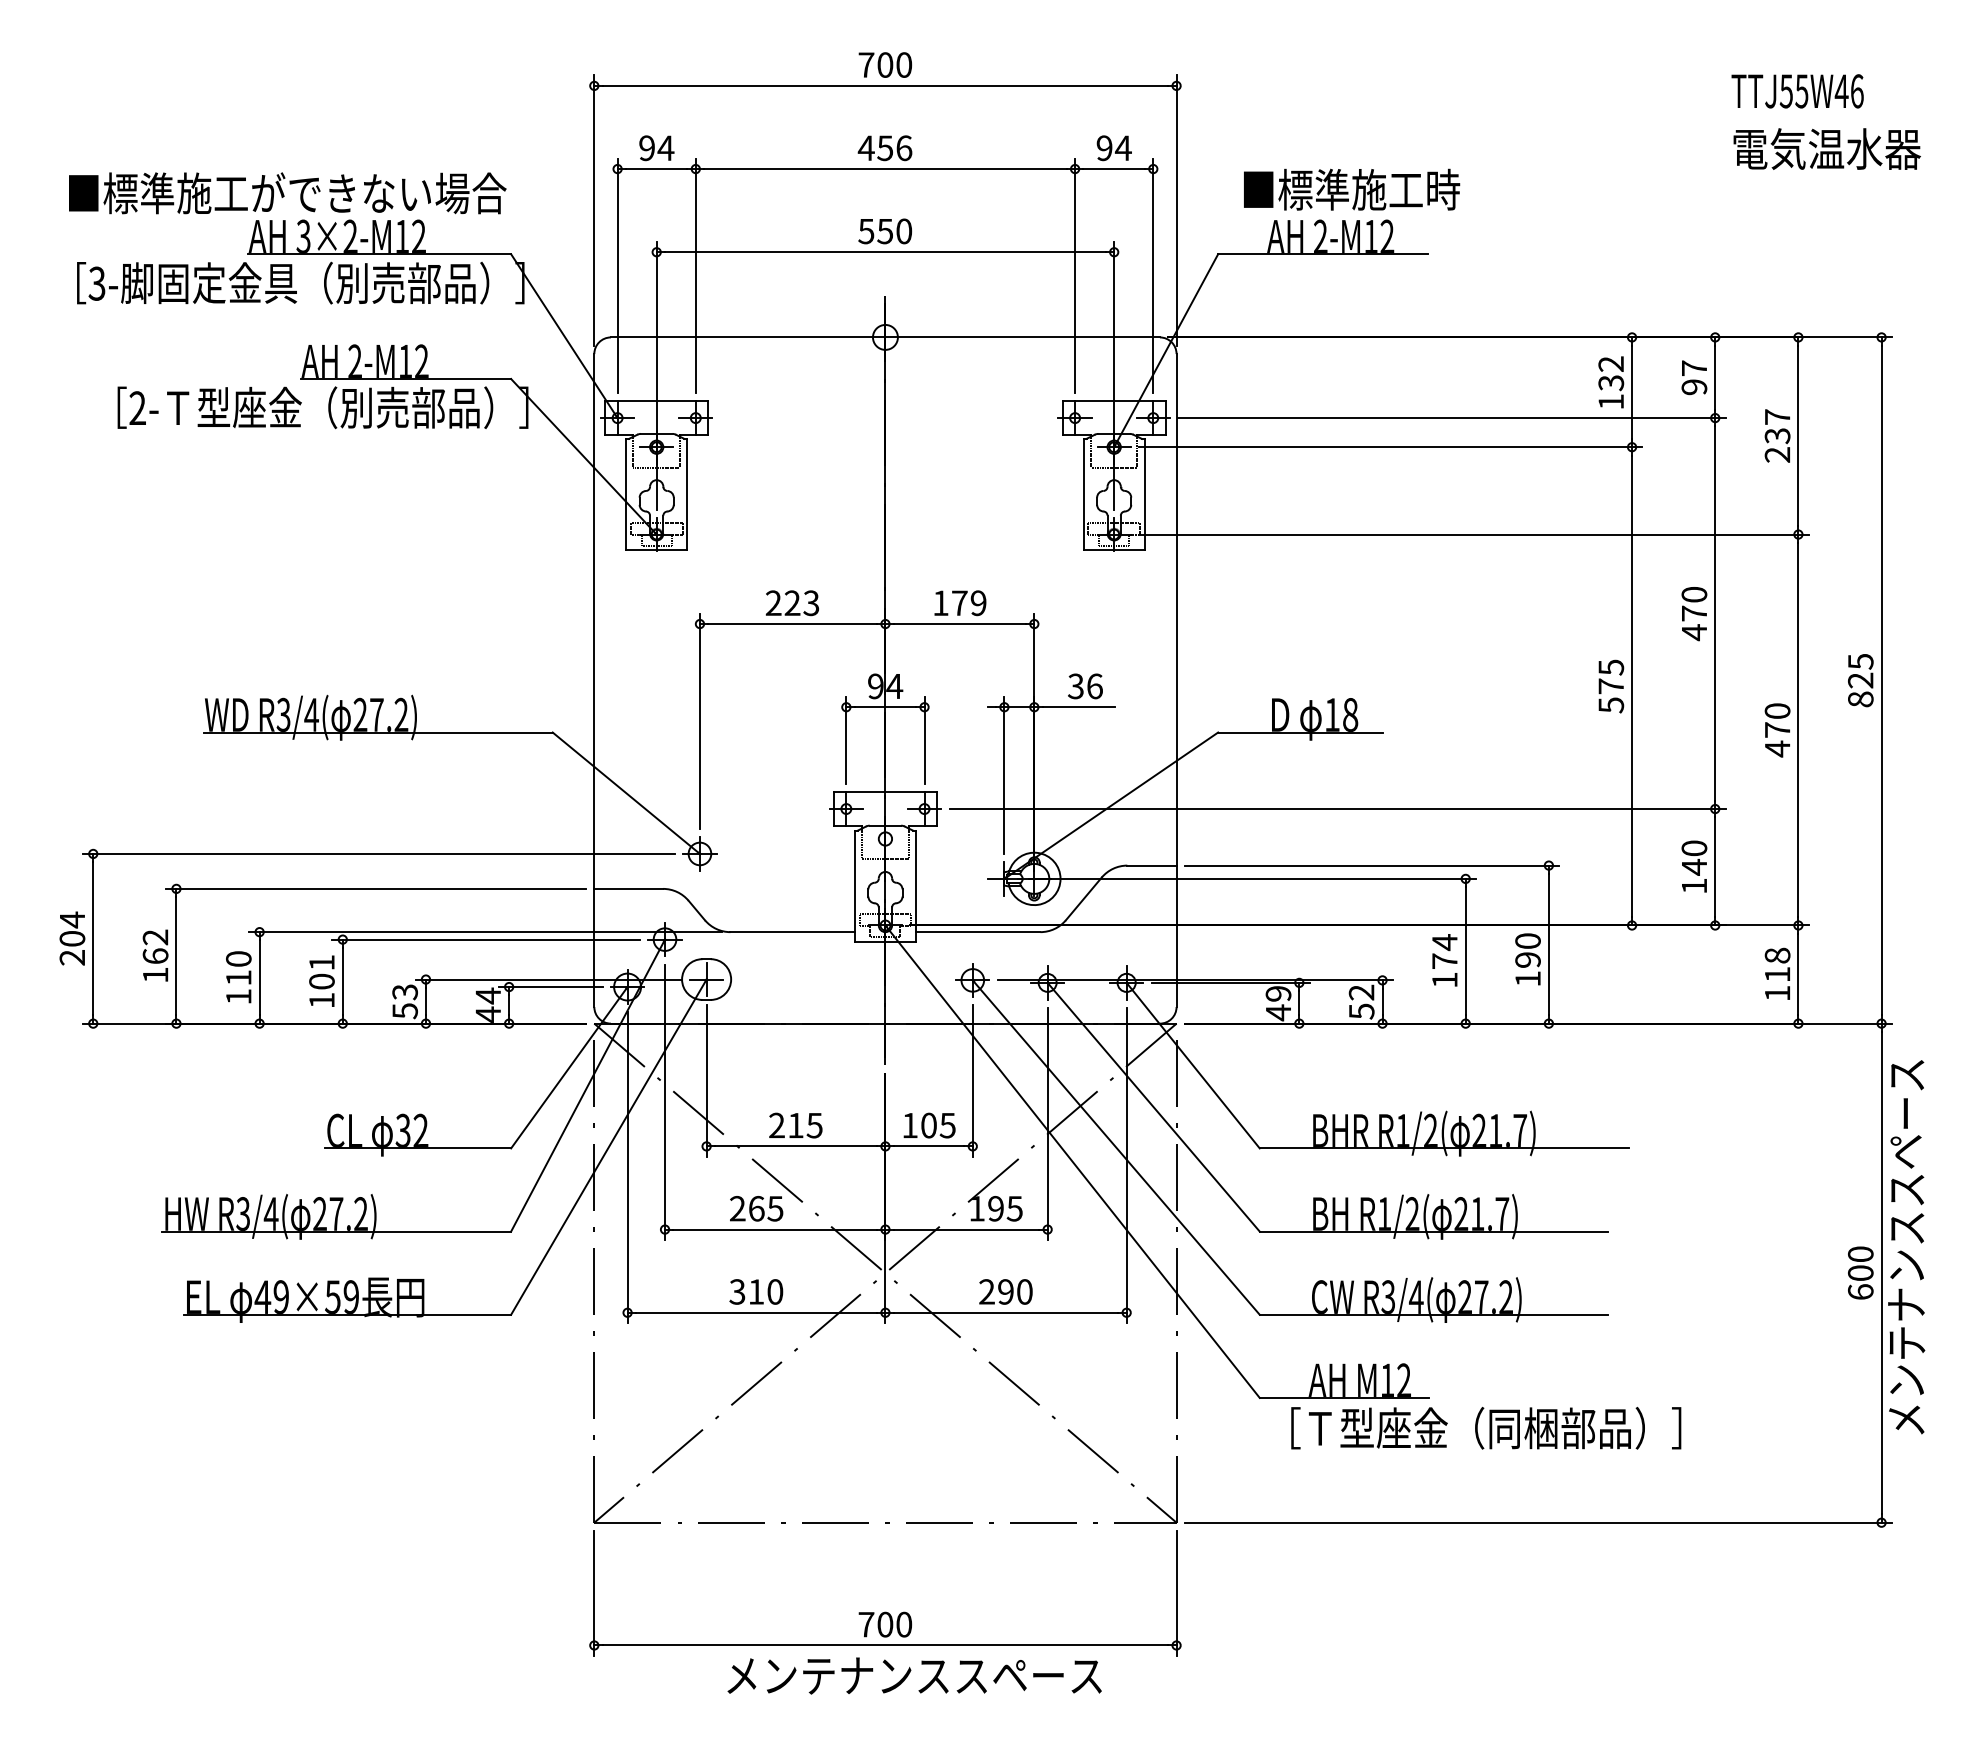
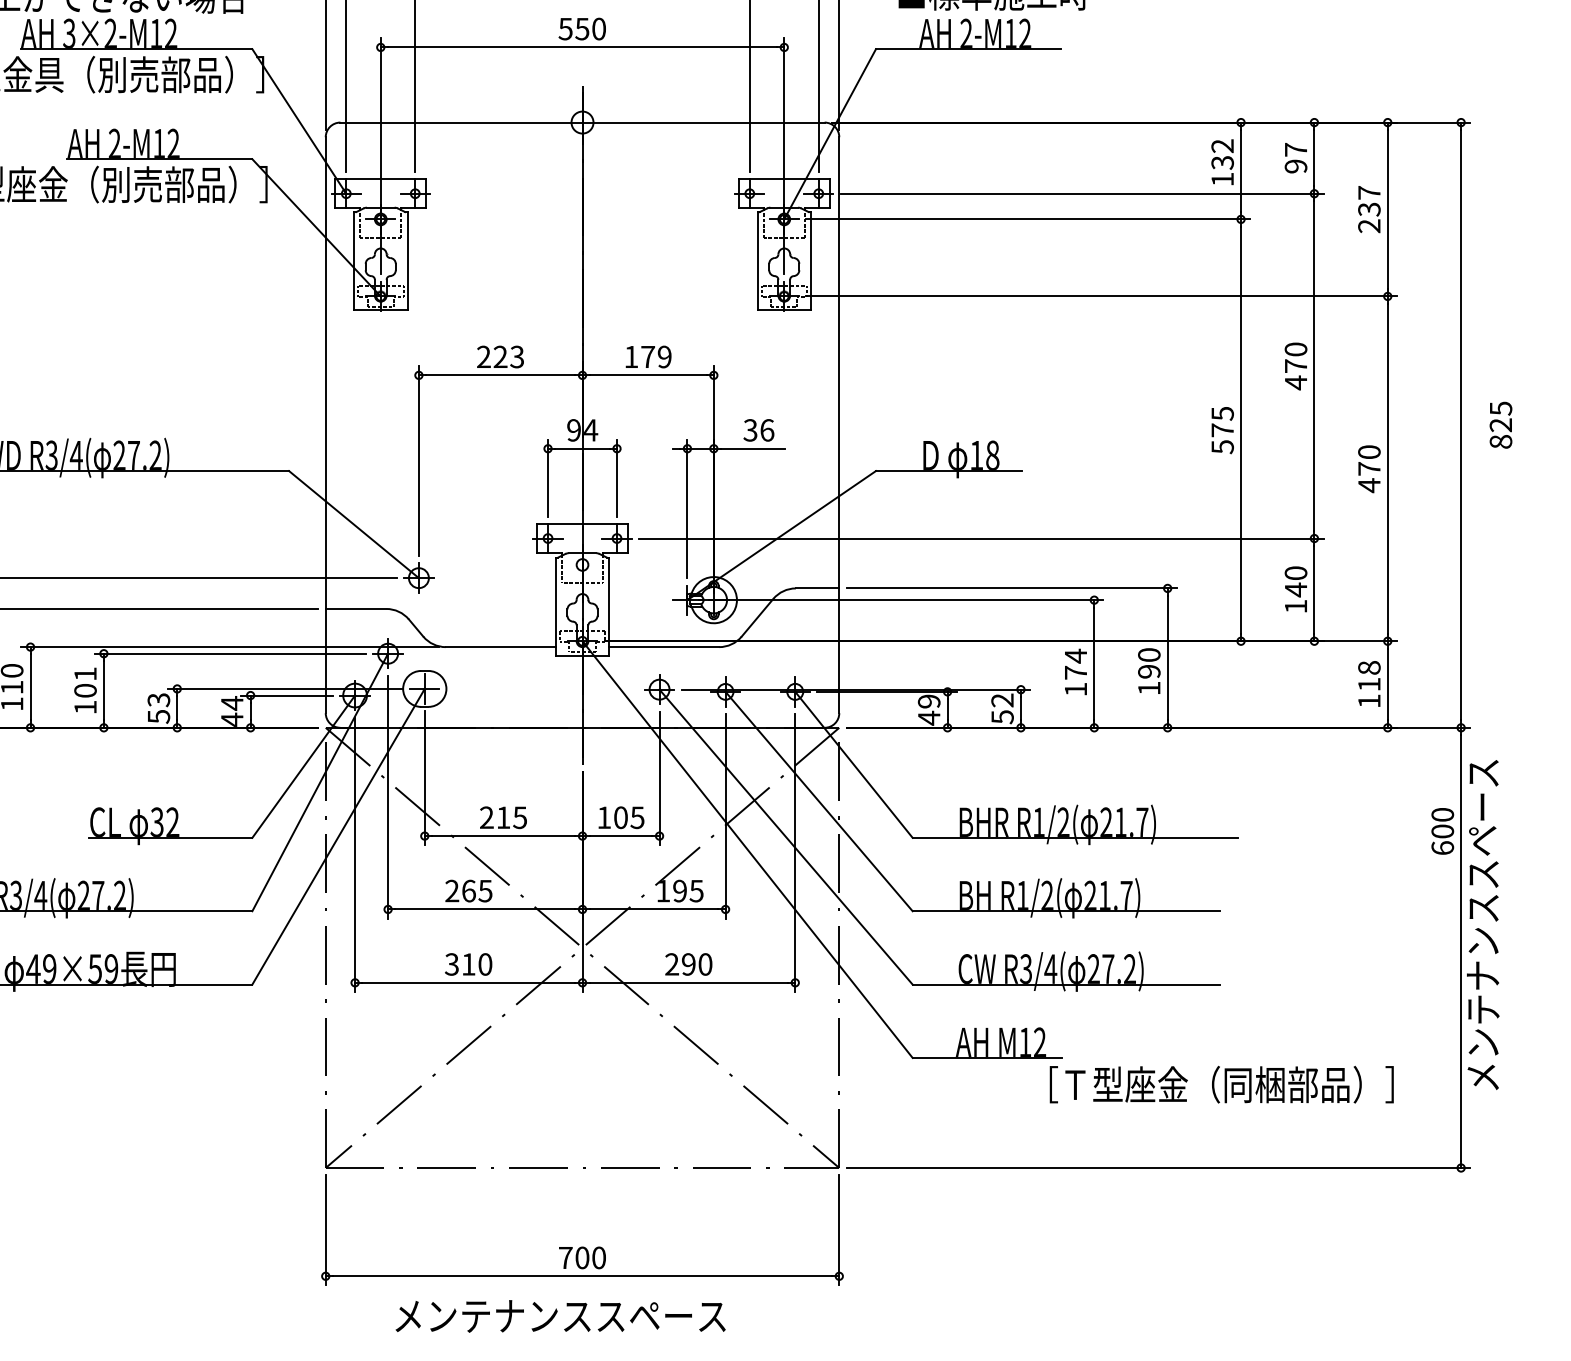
text: (1860, 680) -> (1500, 425), moved
text: (1860, 1272) -> (1442, 830), moved
text: (1486, 1428) -> (1222, 1084), moved
text: (914, 1675) -> (560, 1315), moved

